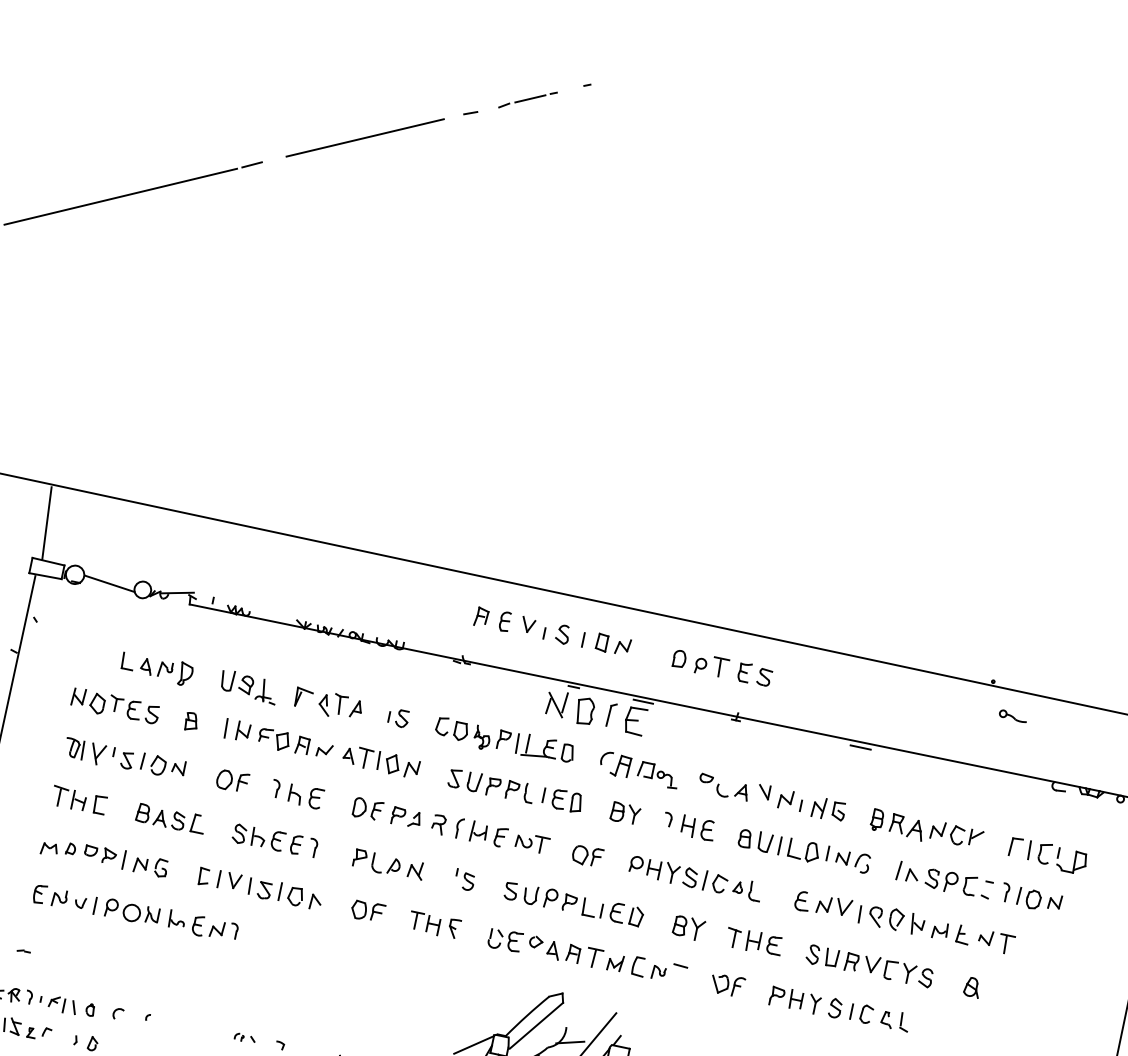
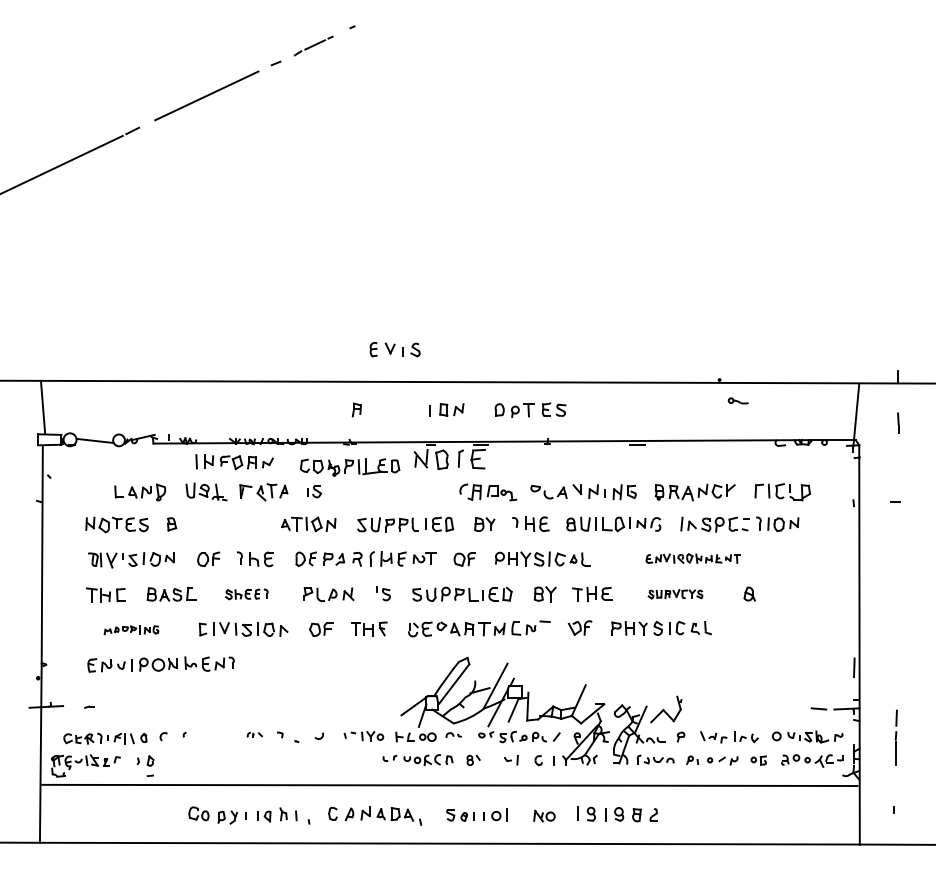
part: (533, 627) -> (394, 349), moved
part: (278, 740) -> (234, 462), moved
part: (504, 741) -> (349, 467), moved
part: (274, 840) -> (246, 594), size x0.7
part: (104, 855) -> (131, 629), size x0.6
part: (904, 921) -> (693, 558), size x0.6
part: (869, 966) -> (675, 594), size x0.6

